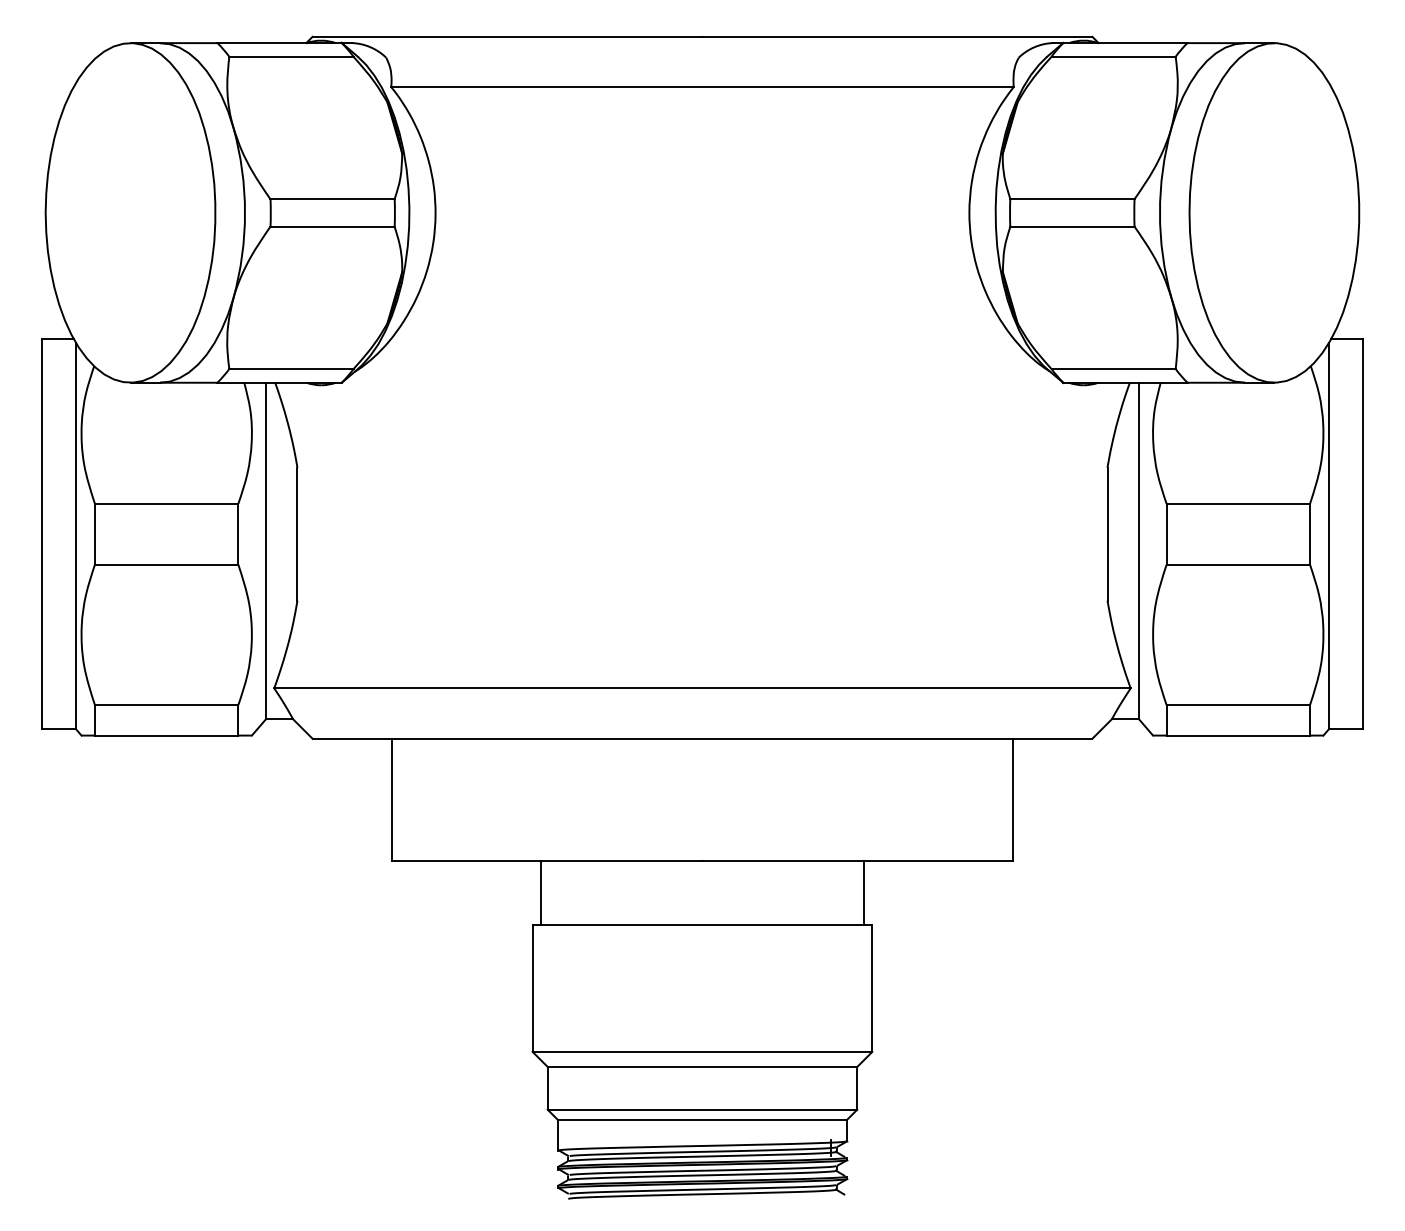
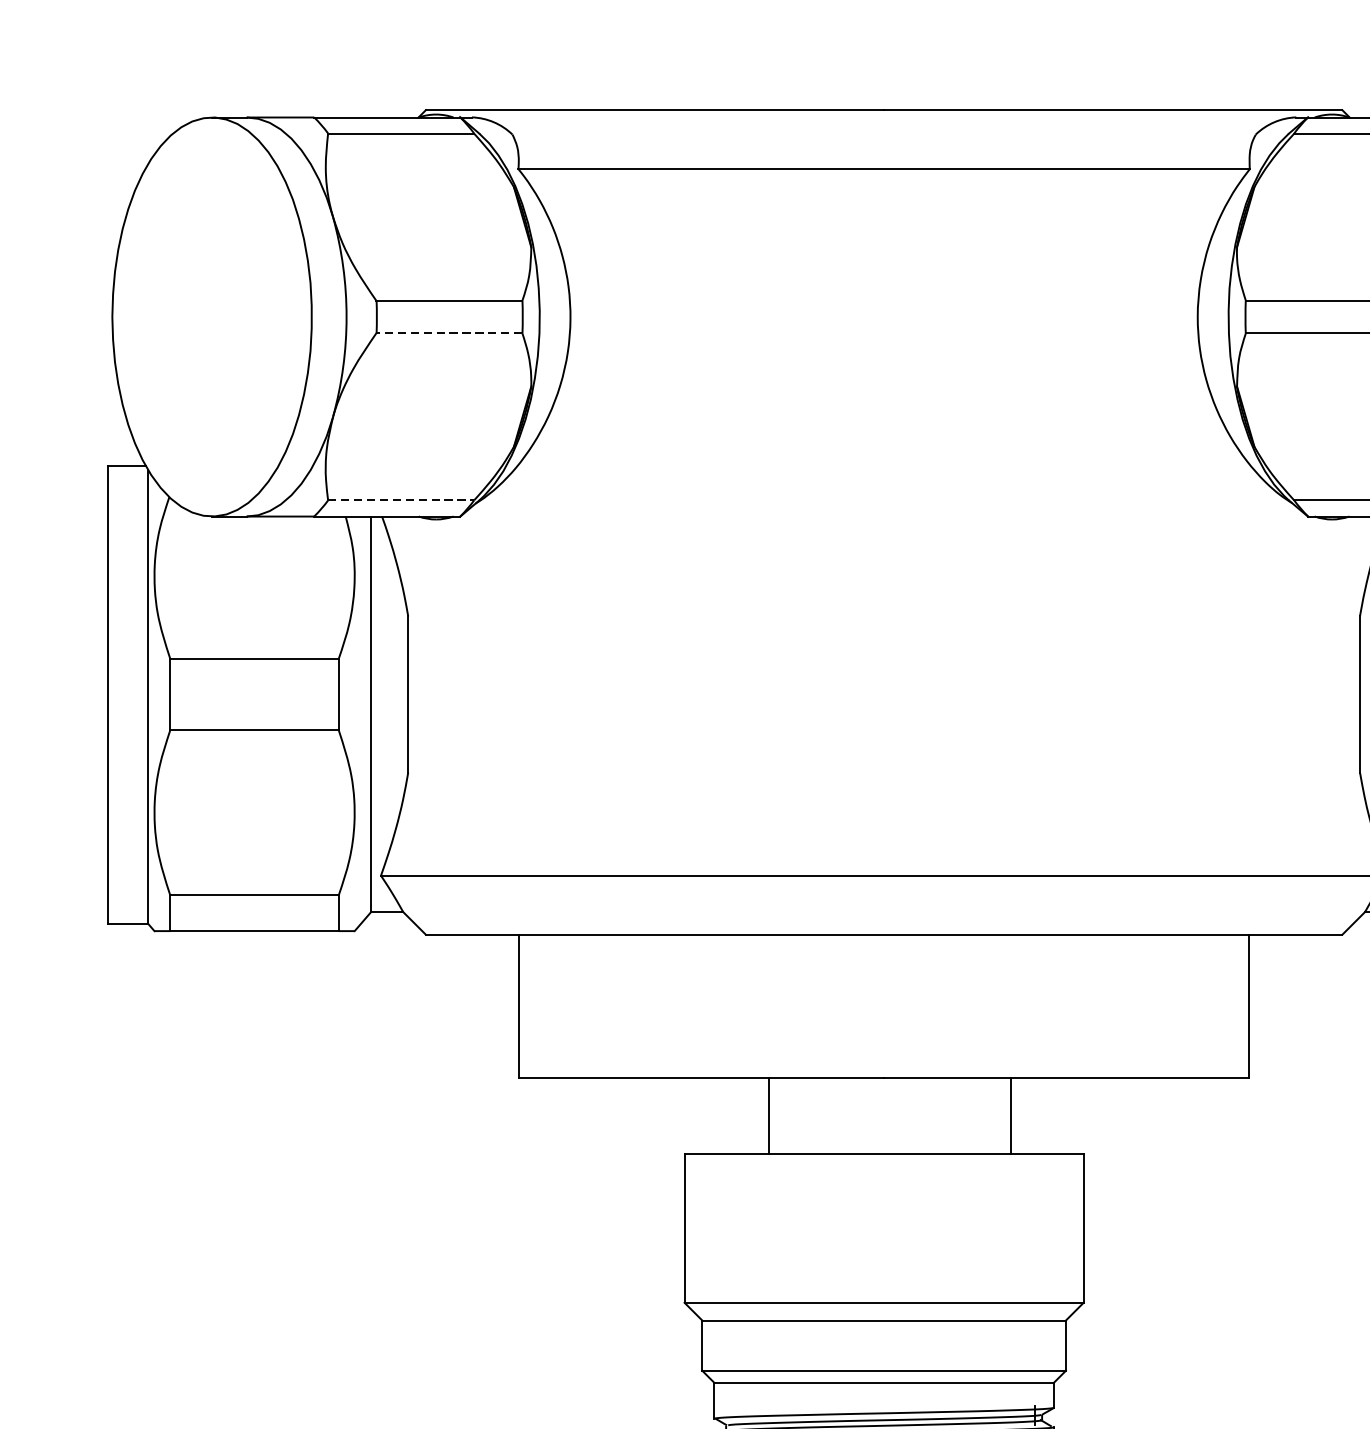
line: (332, 226) -> (449, 332), solid -> dashed
line: (291, 369) -> (401, 500), solid -> dashed
line: (540, 892) -> (768, 1115), moved
line: (864, 892) -> (1011, 1115), moved

